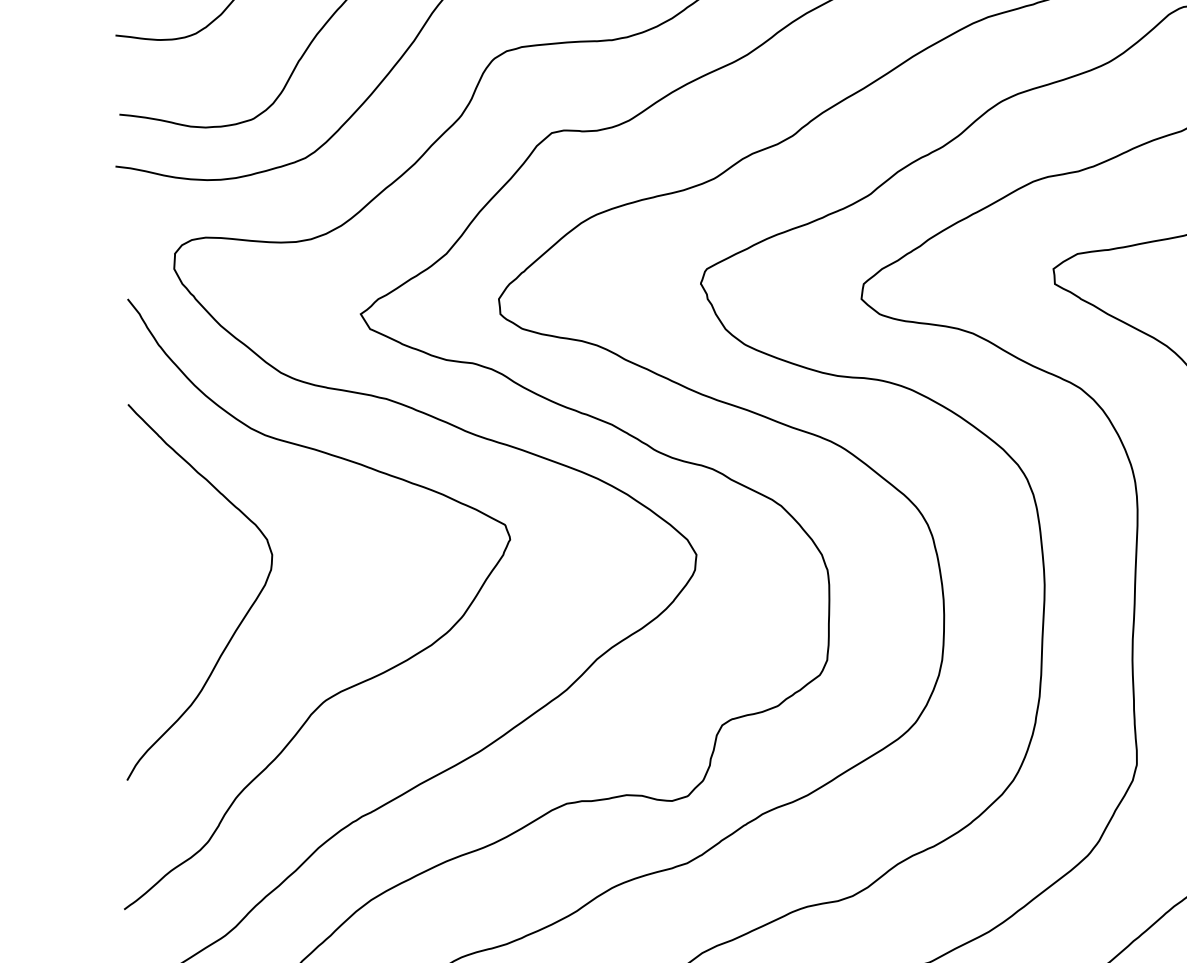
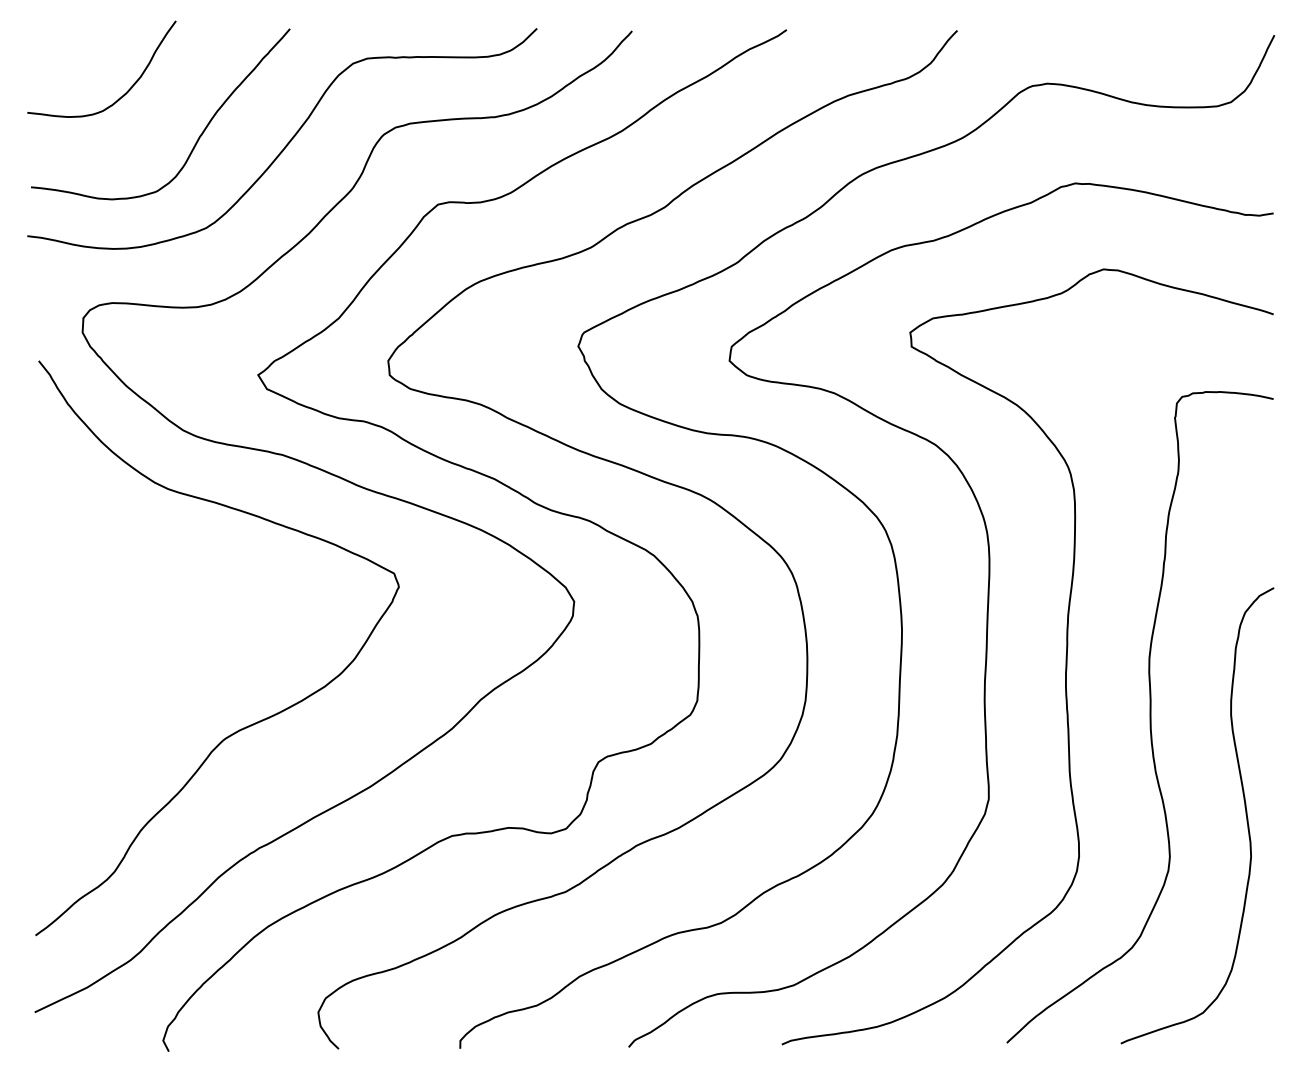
curve: (241, 620) -> (145, 663), removed

